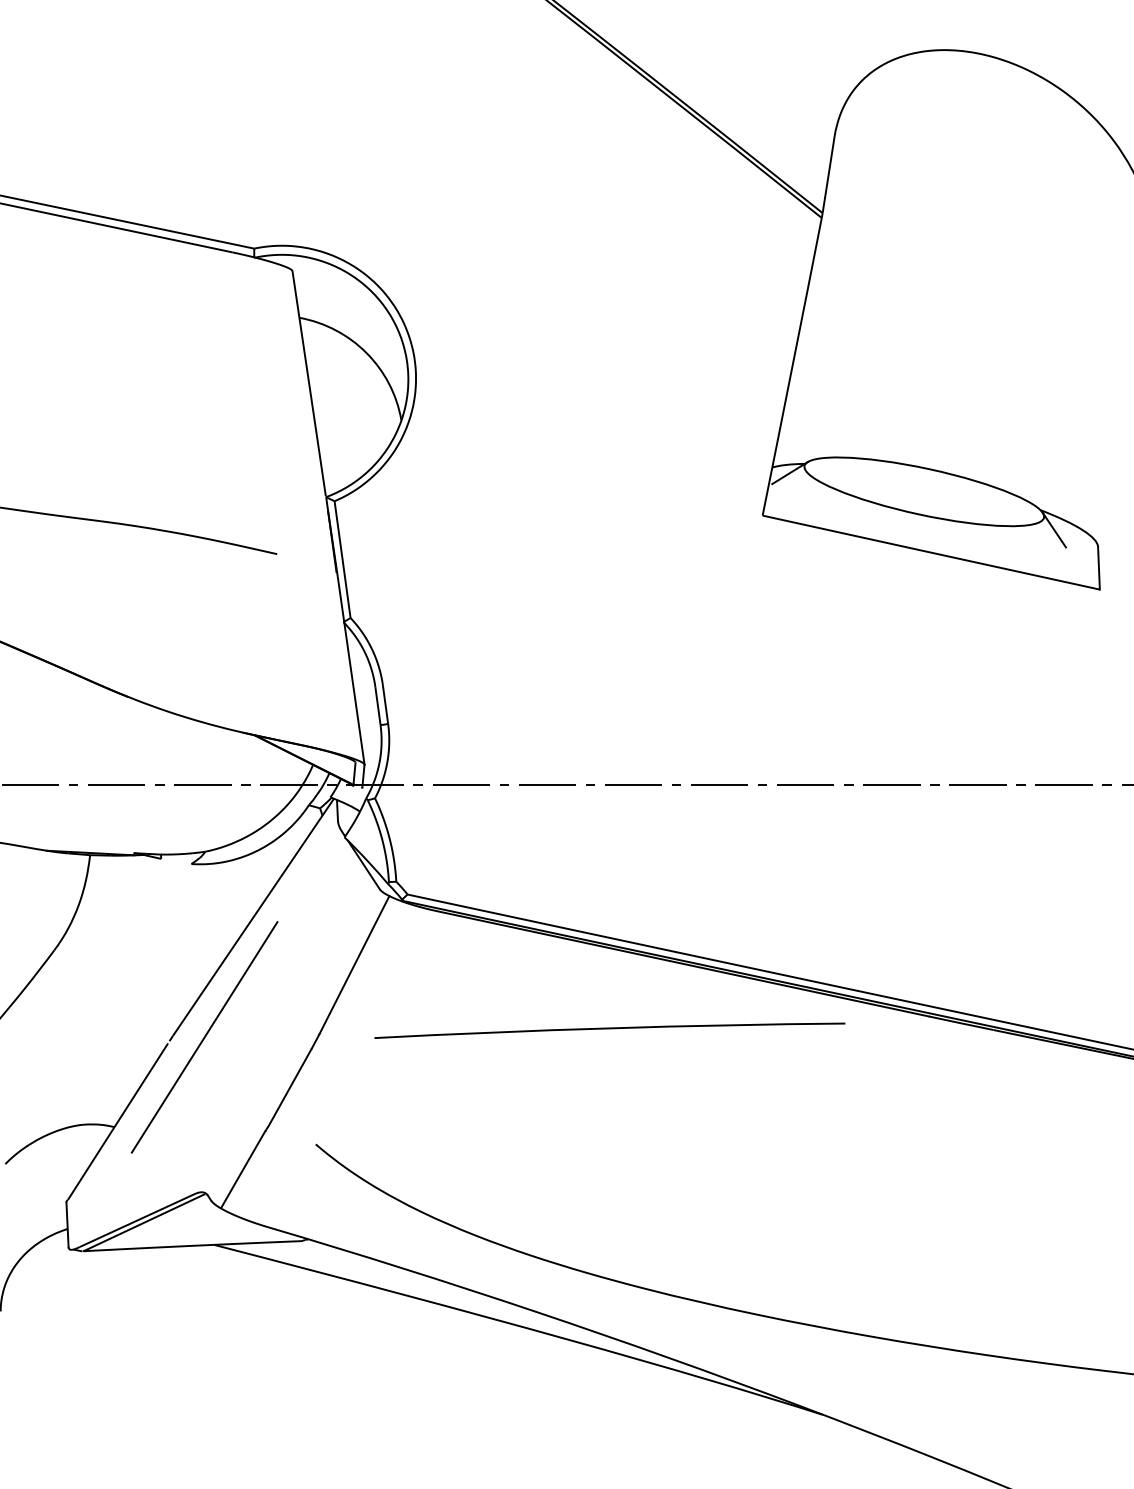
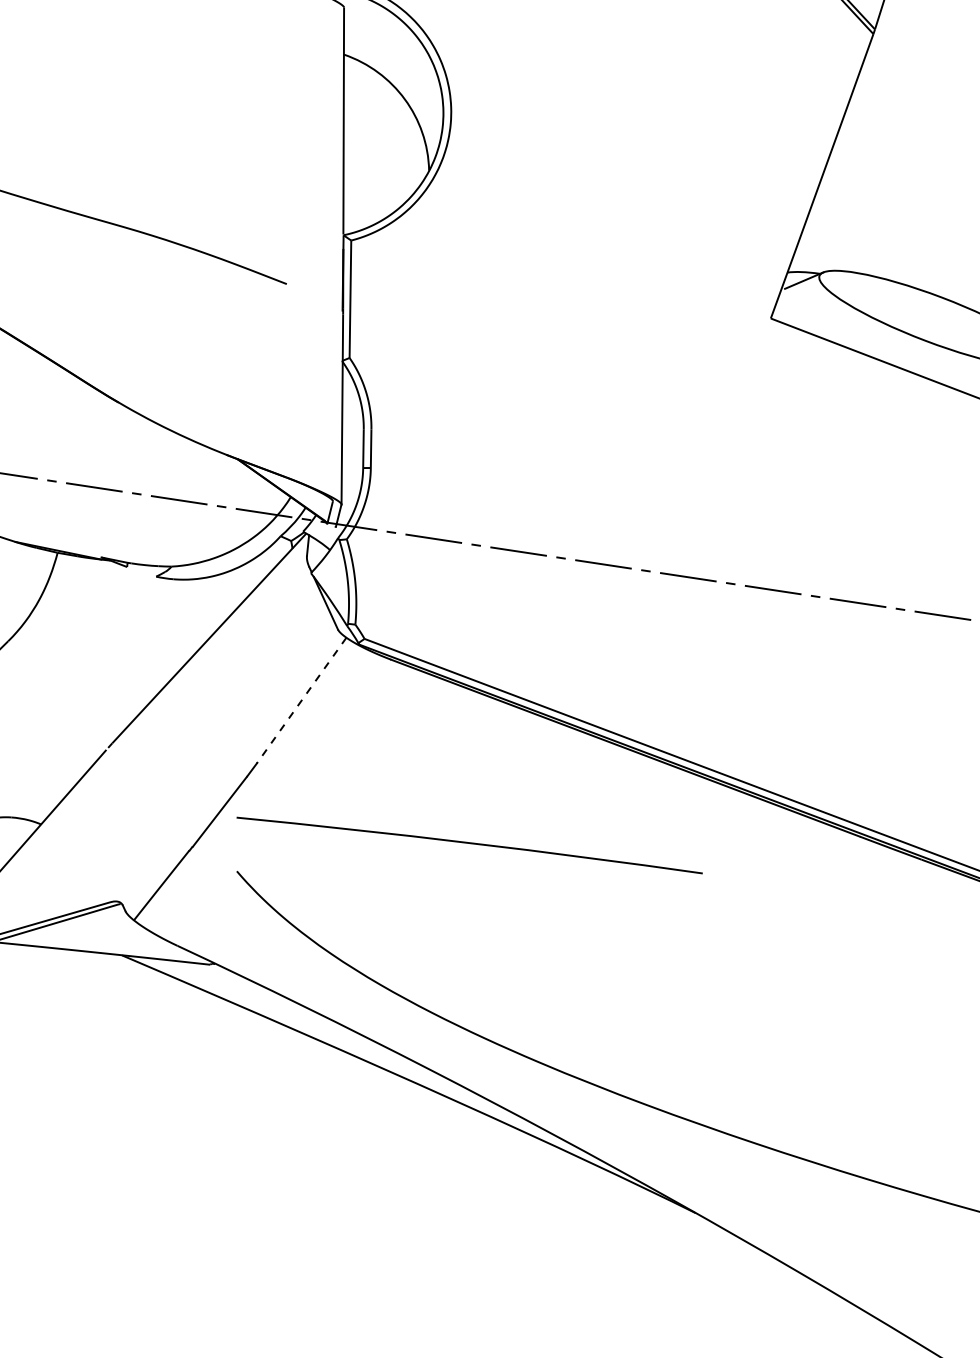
line: (354, 965) -> (301, 700), solid -> dashed
curve: (609, 1029) -> (469, 844), moved
line: (204, 1037) -> (143, 749), removed

